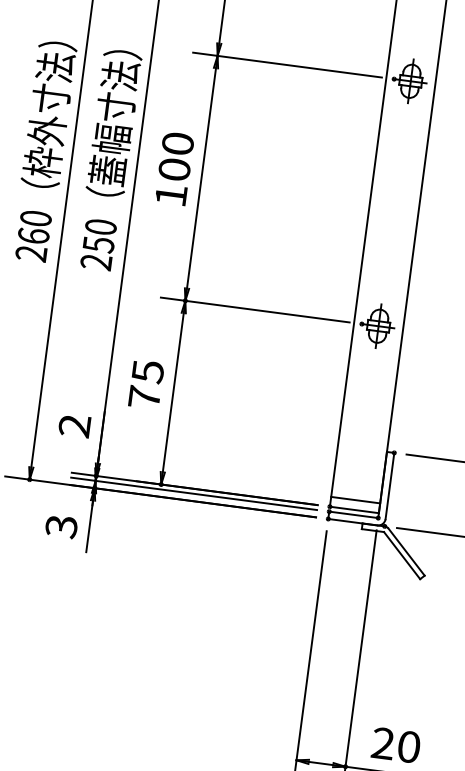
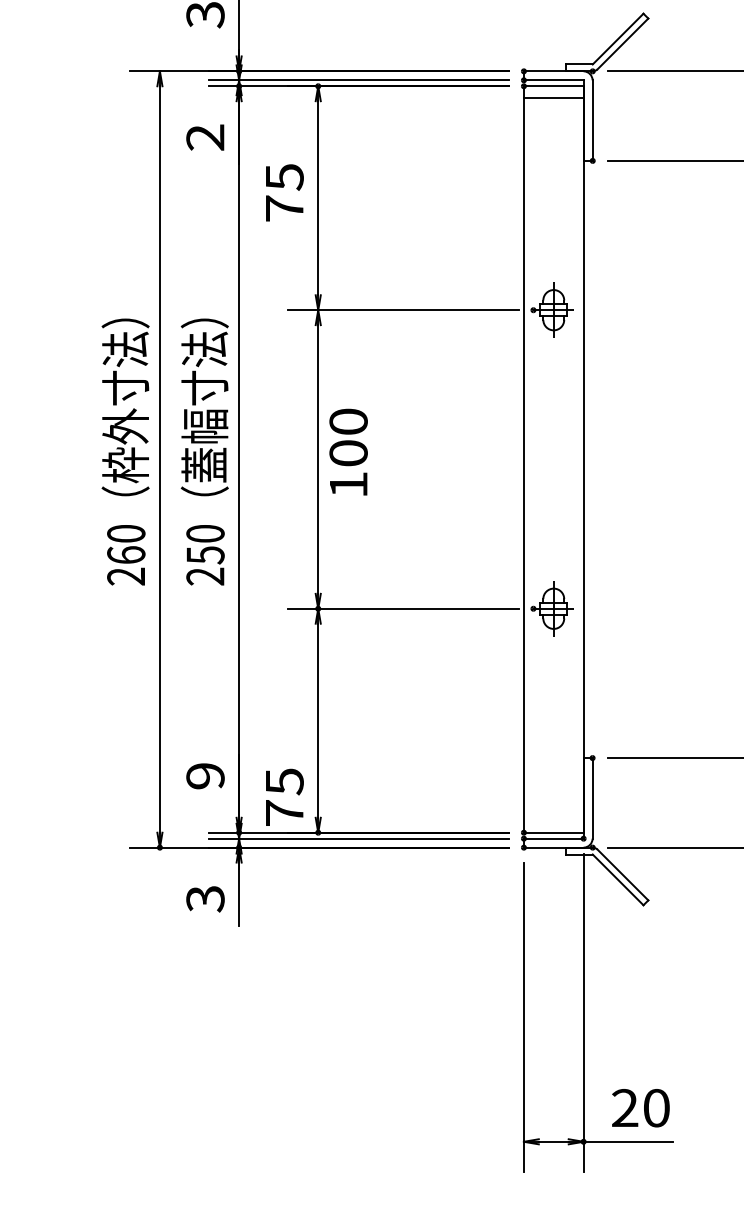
text: (174, 168) -> (348, 451), moved
text: (146, 383) -> (284, 796), moved
text: (74, 426) -> (205, 776), 2 -> 9
line: (355, 499) -> (553, 820), removed

